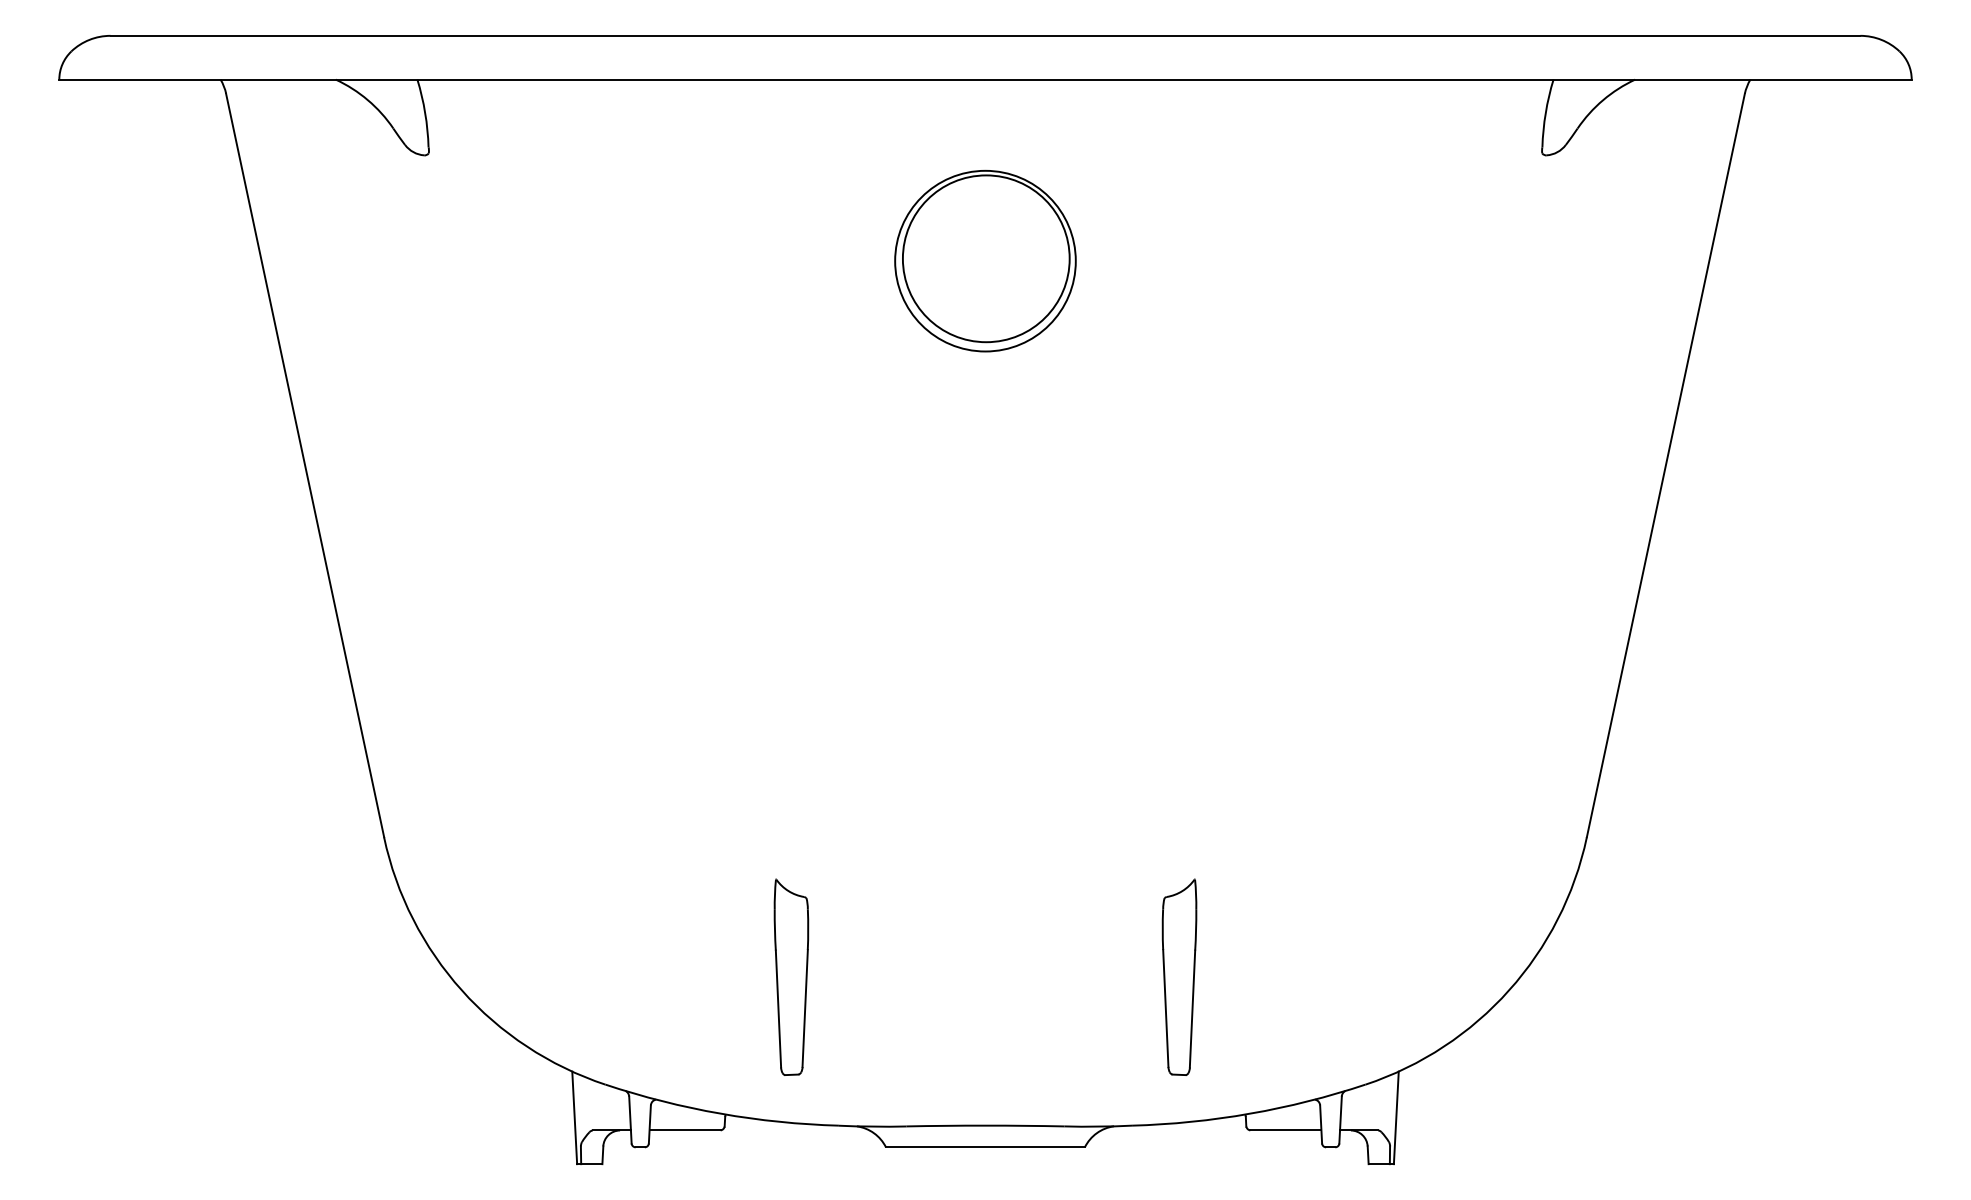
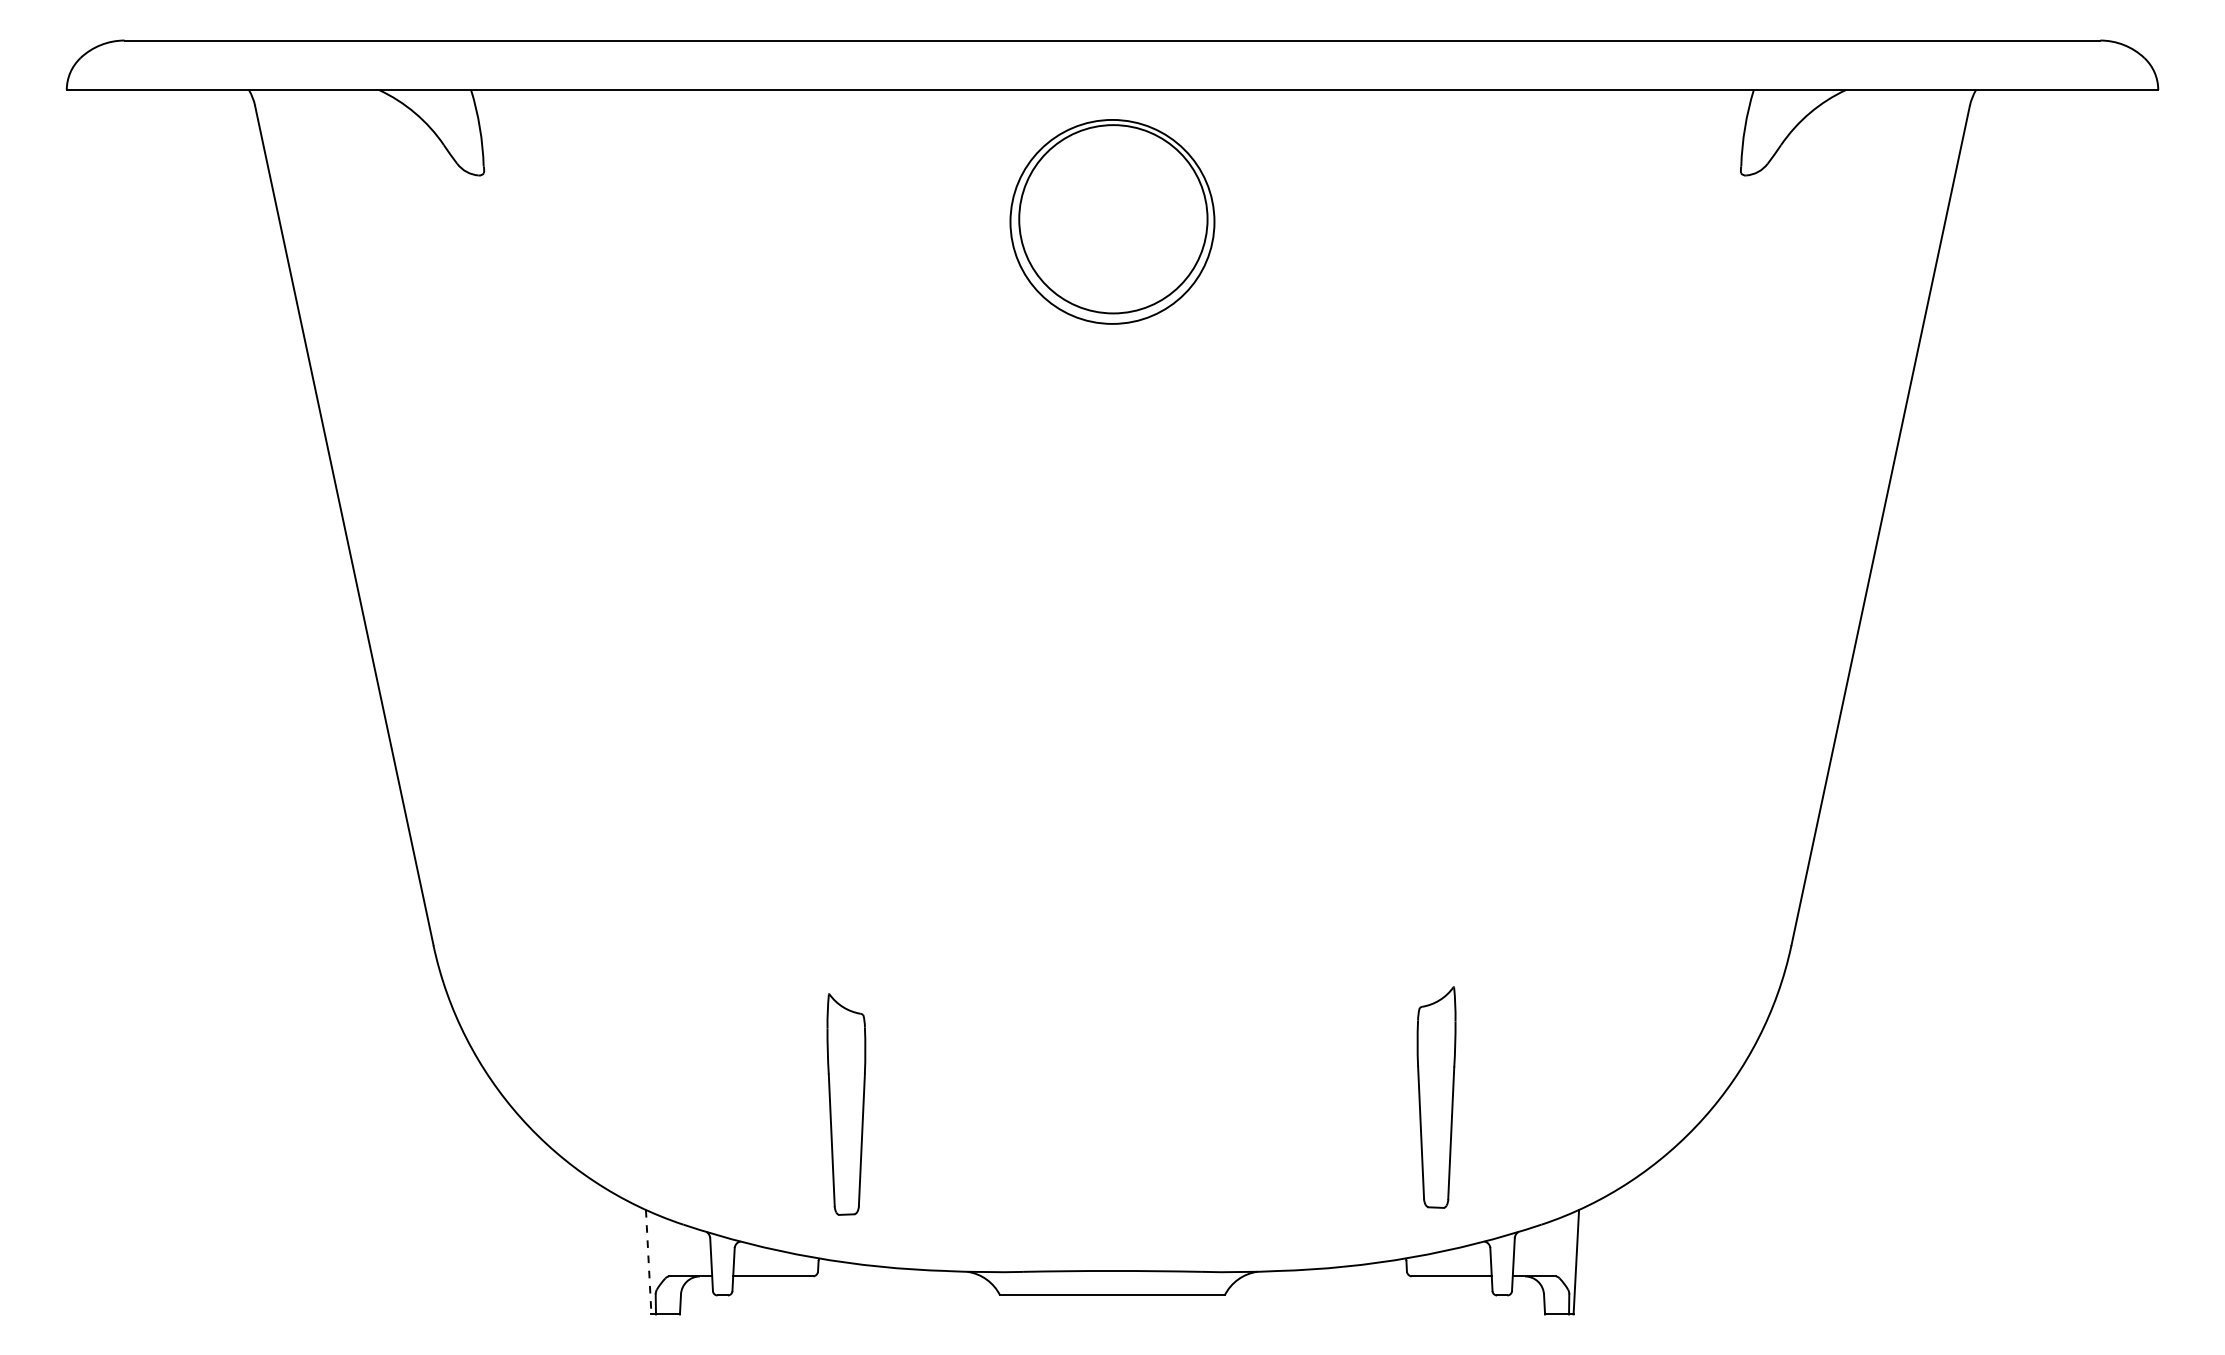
part: (985, 260) -> (1112, 221), moved
part: (791, 977) -> (846, 1104), moved
part: (1179, 977) -> (1436, 1097), moved
line: (574, 1118) -> (648, 1262), solid -> dashed

